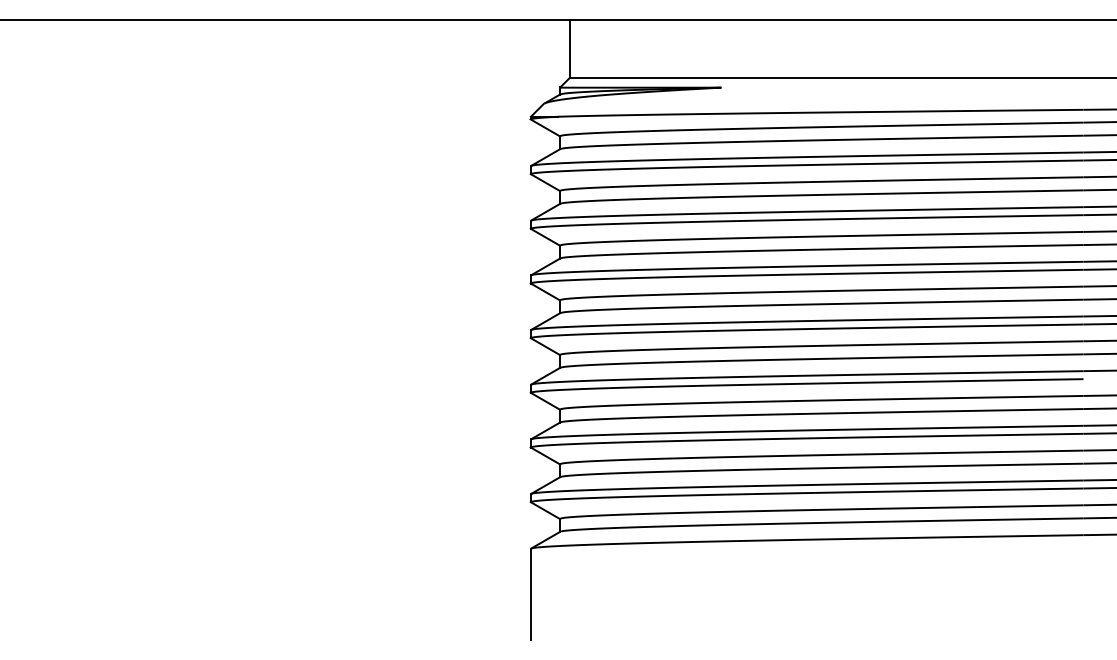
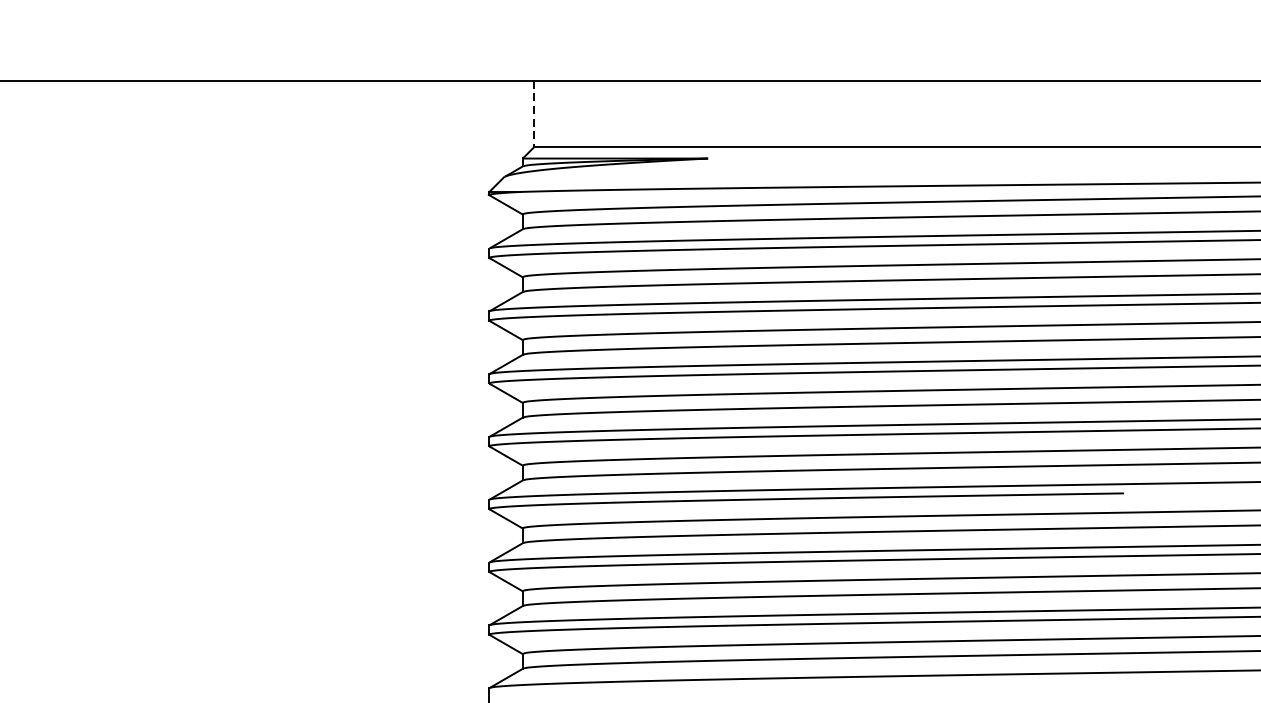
line: (569, 49) -> (533, 114), solid -> dashed

